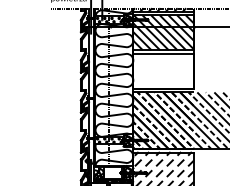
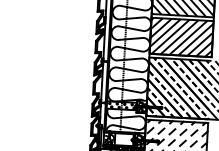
hatch: (163, 70) -> (181, 36), added

